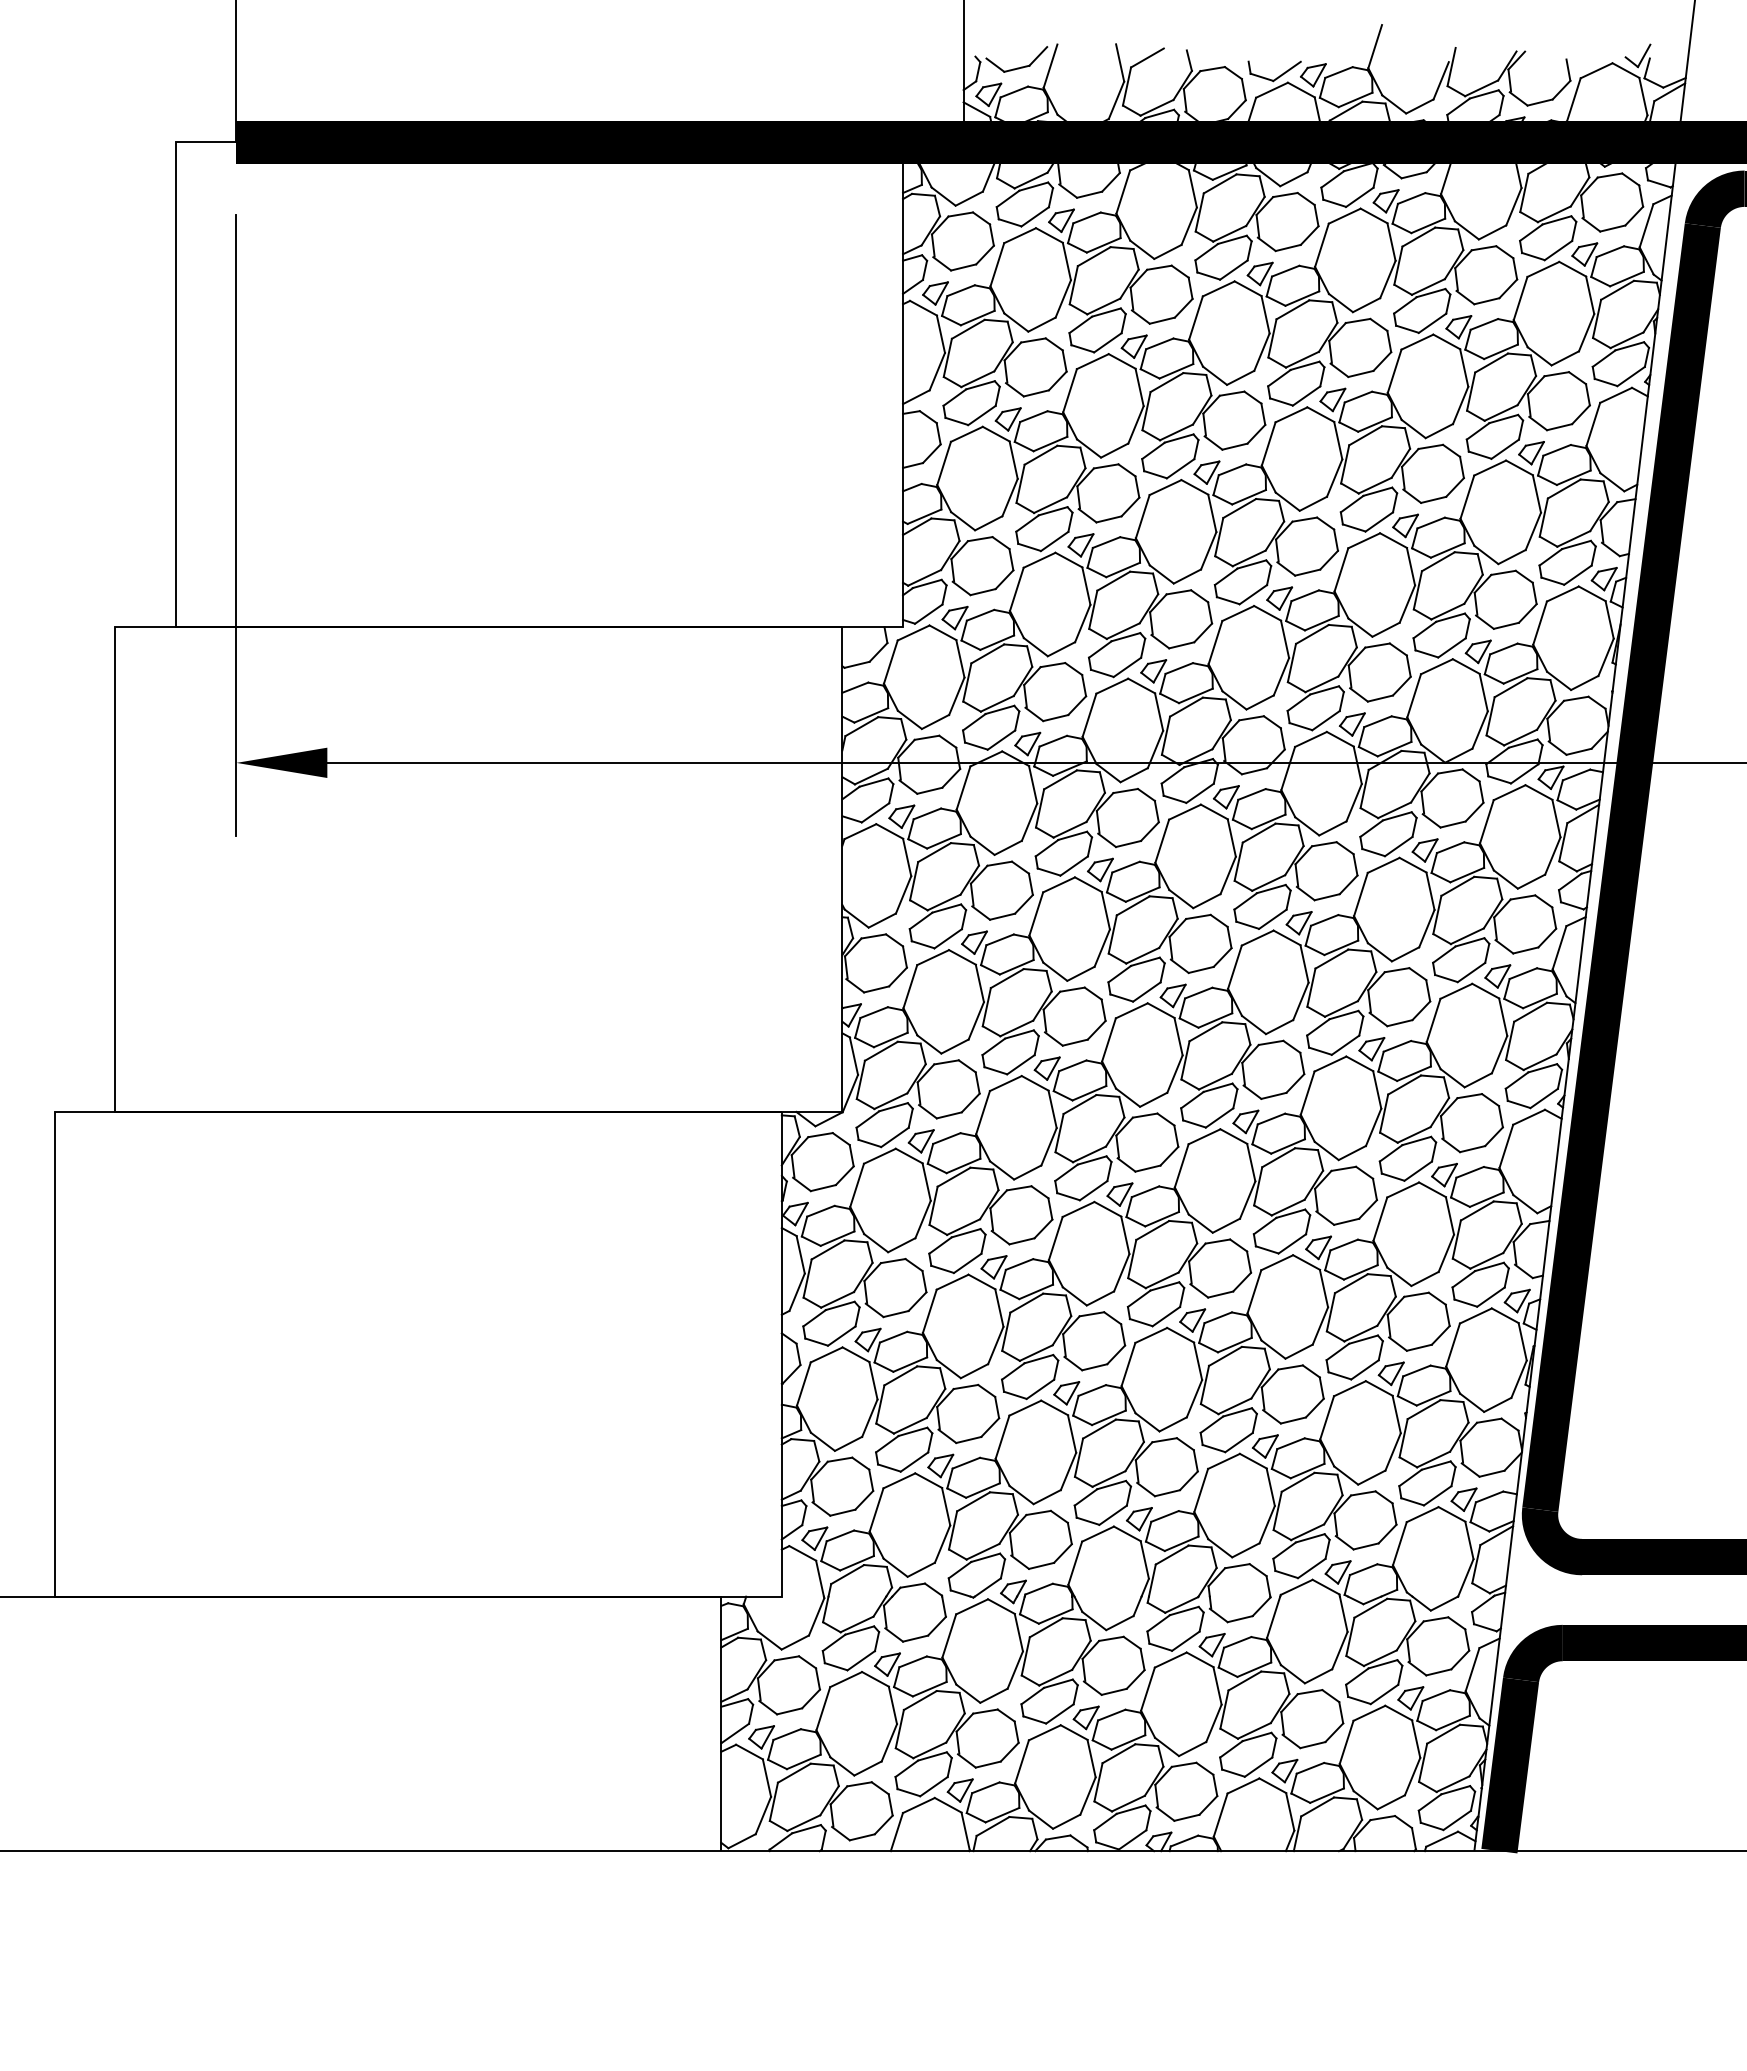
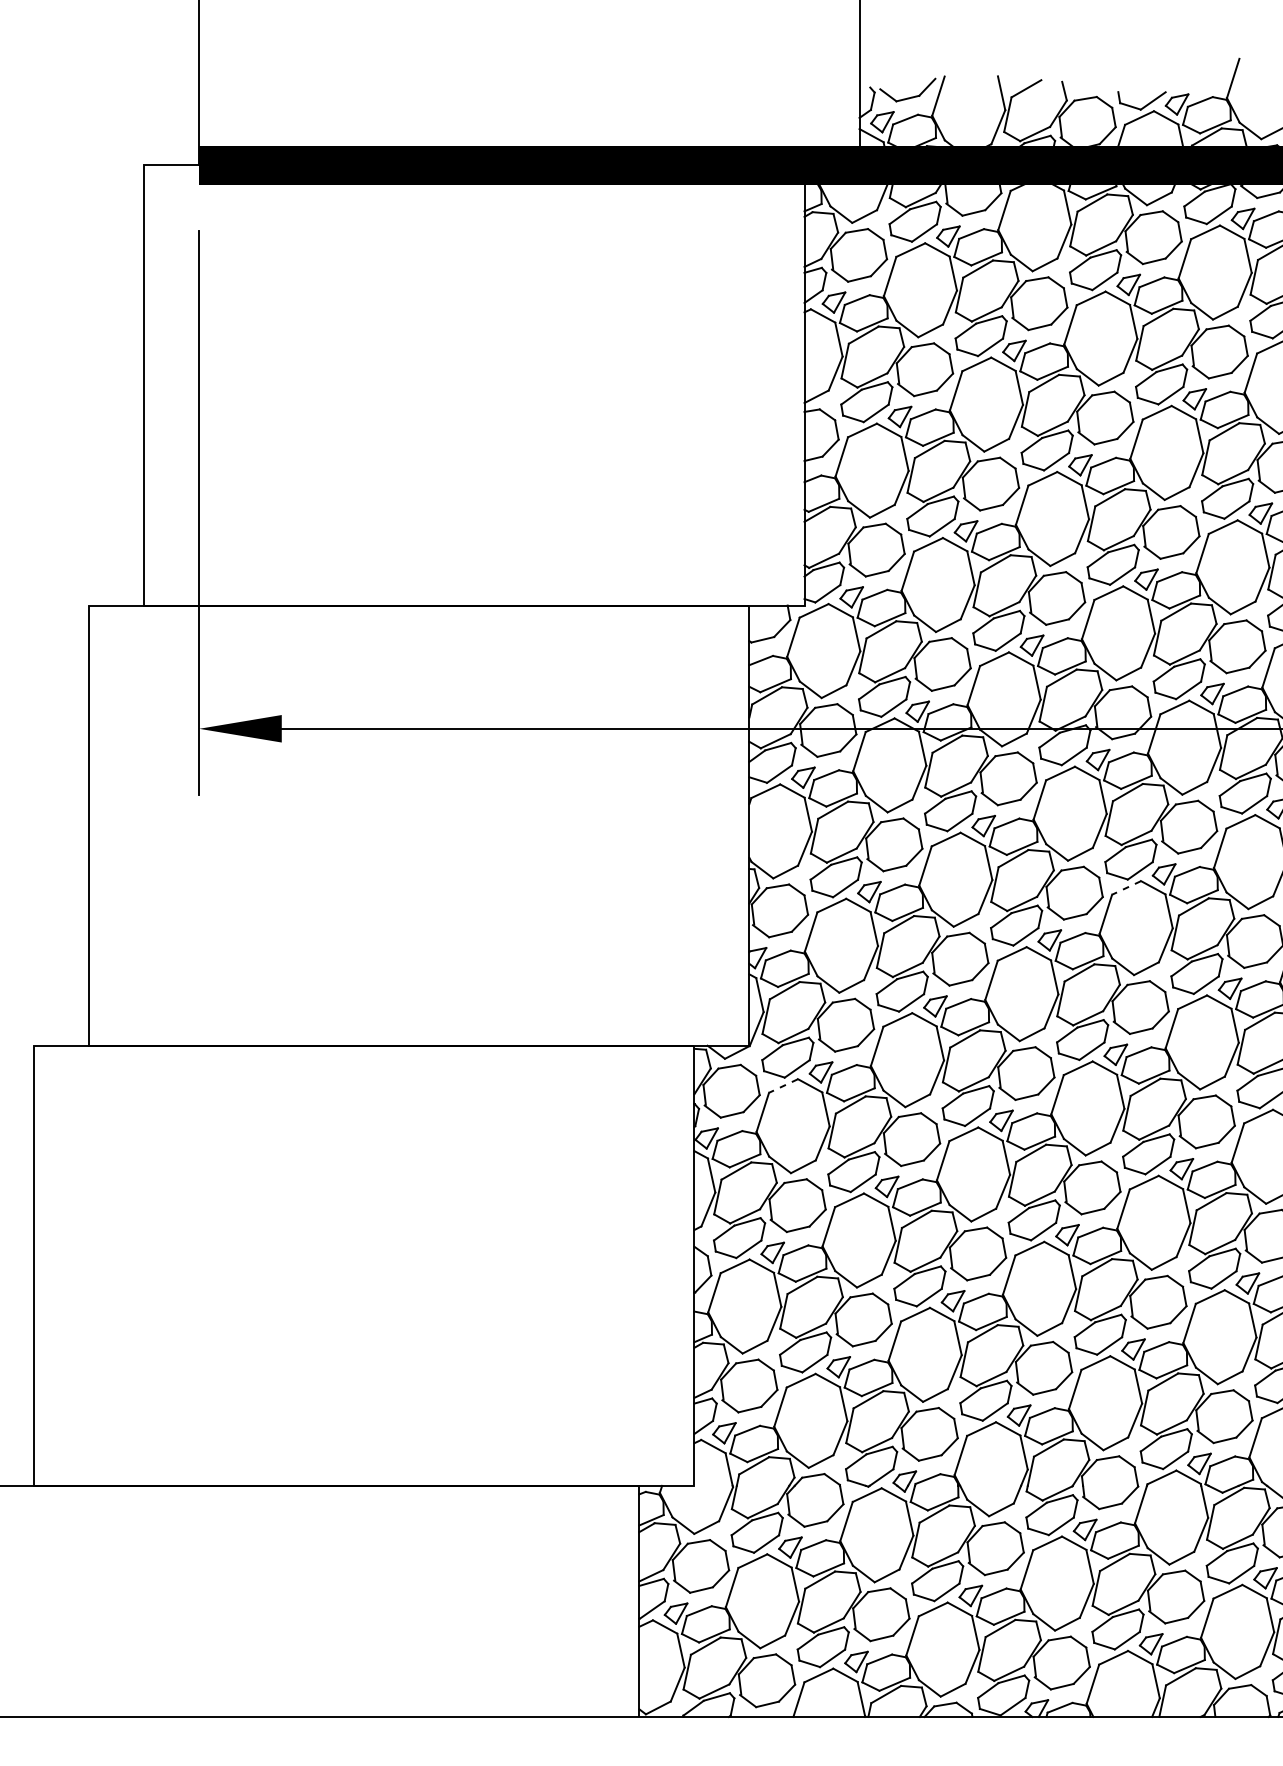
line: (1257, 938) -> (1126, 888), solid -> dashed
line: (879, 1156) -> (783, 1086), solid -> dashed

